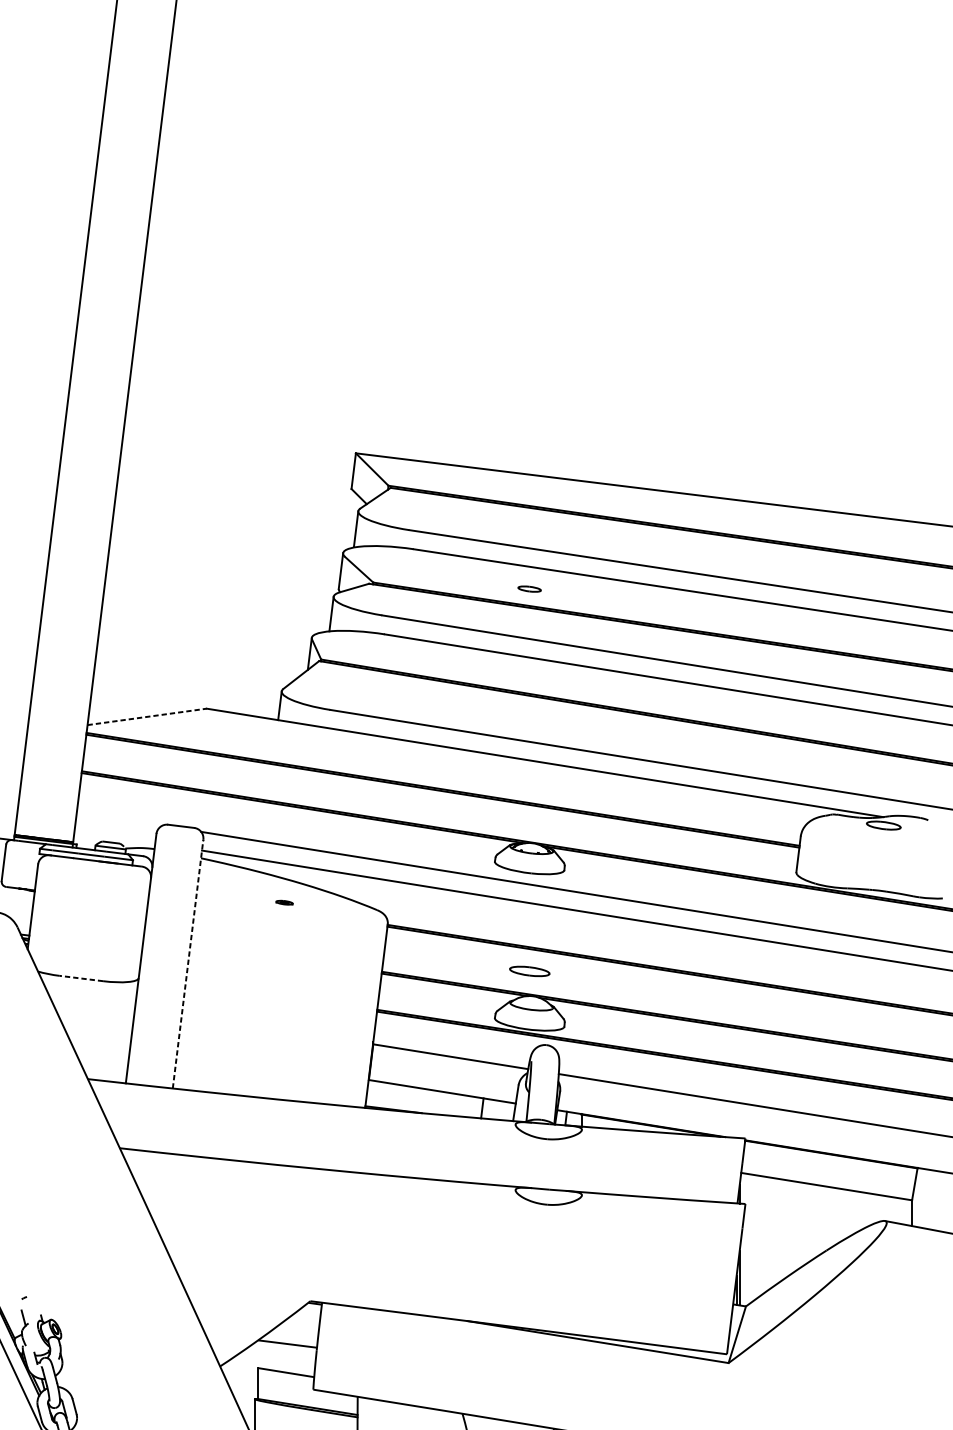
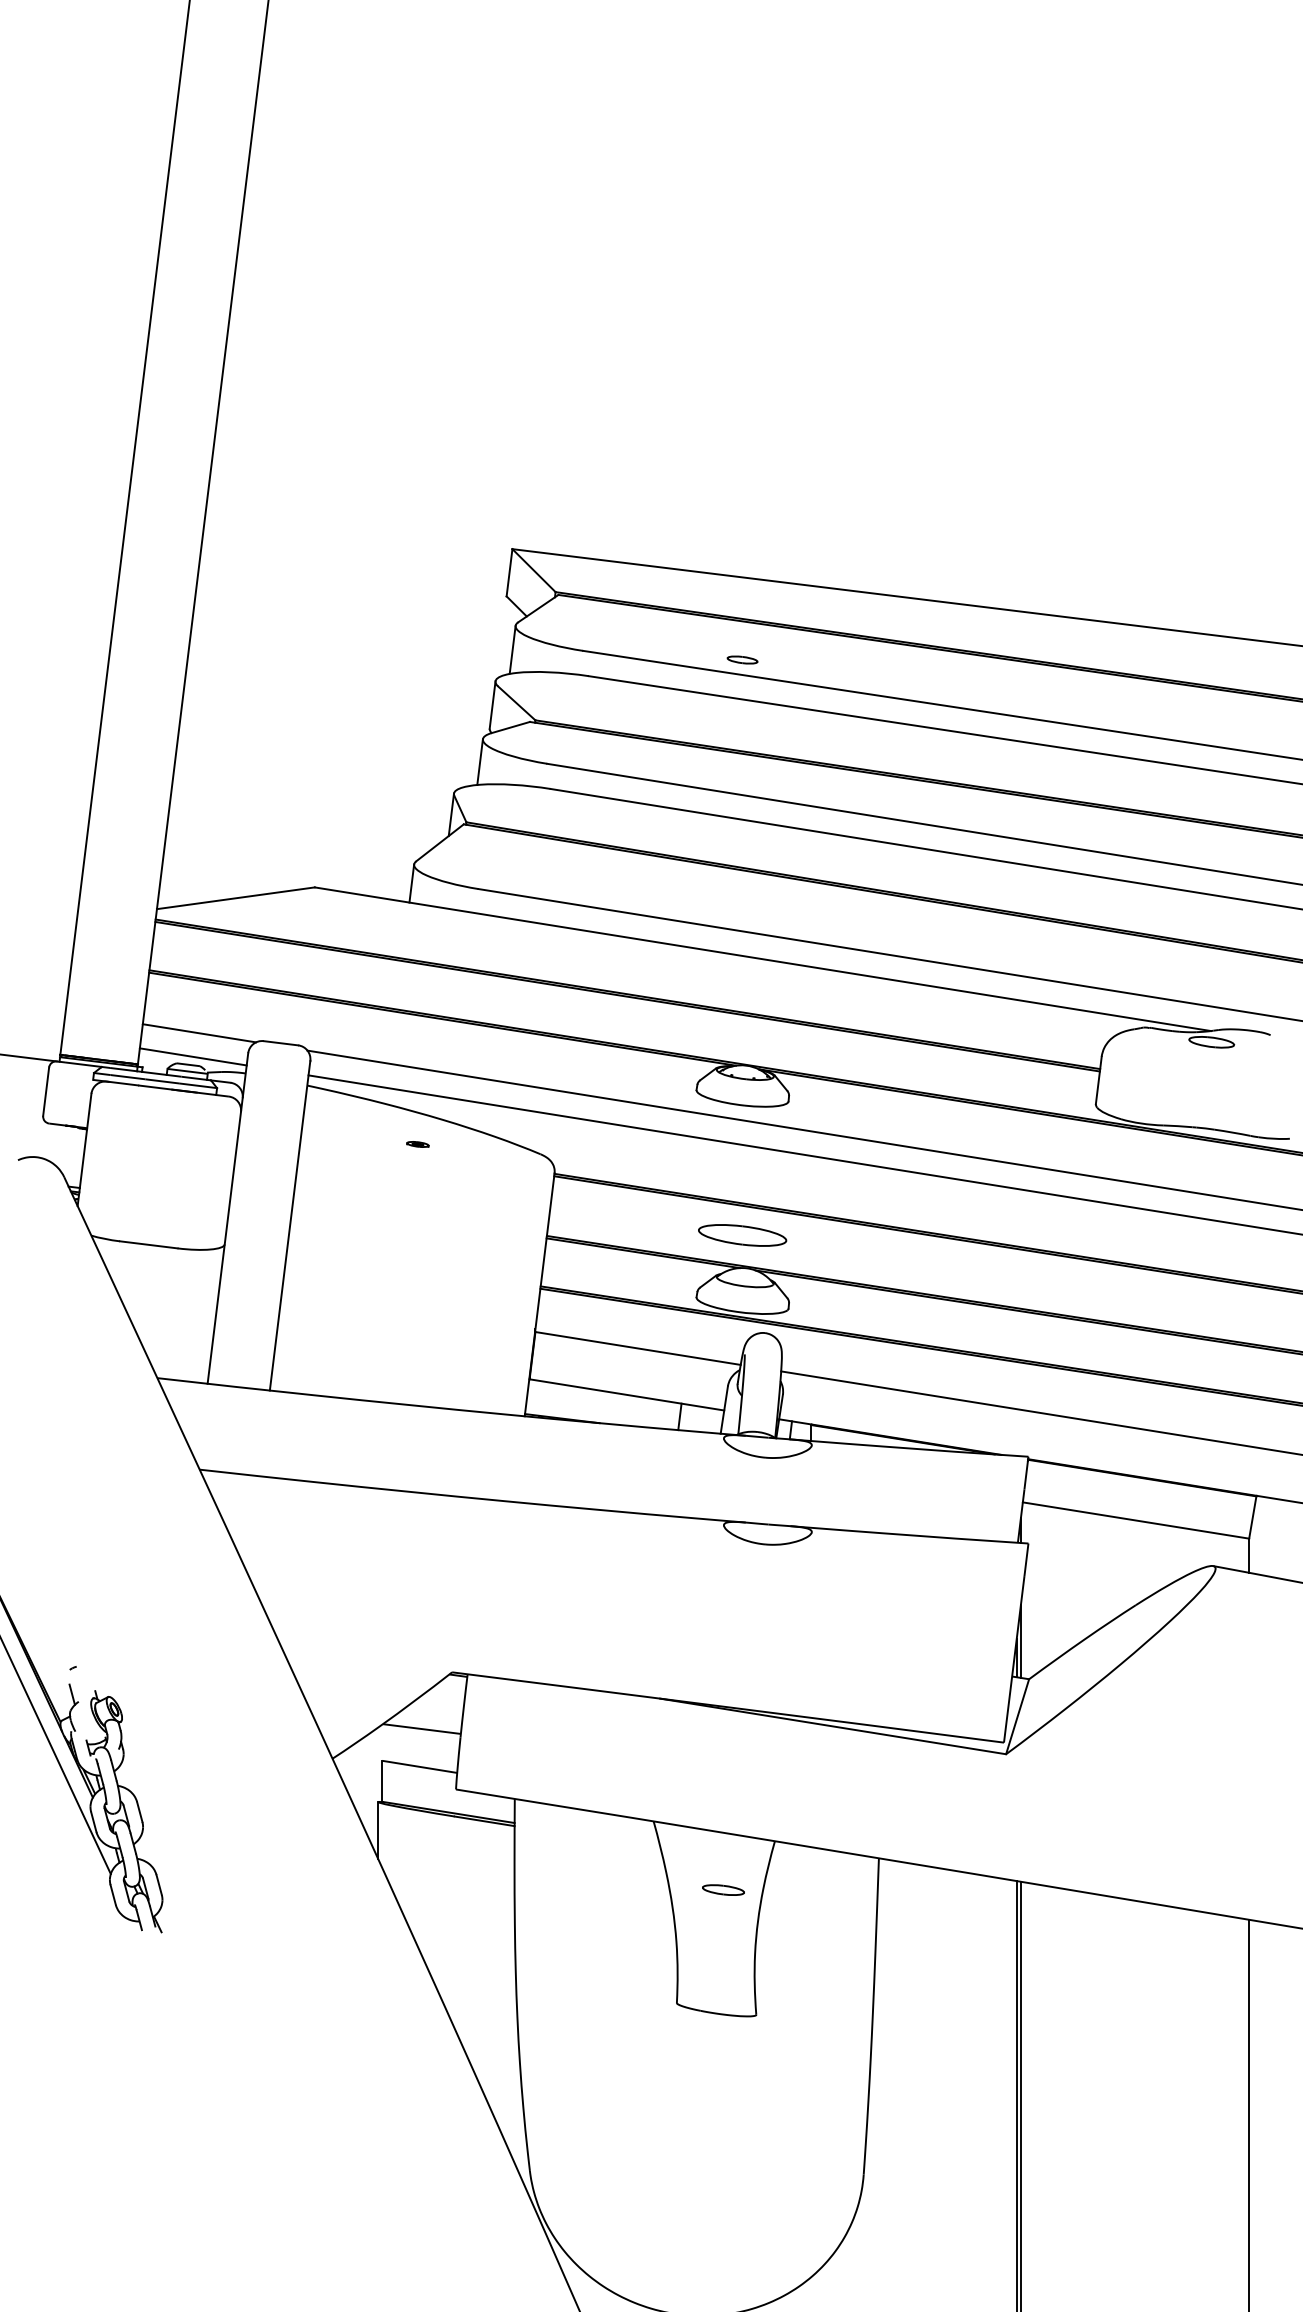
part: (529, 588) -> (742, 659), moved
line: (146, 717) -> (235, 898), dashed -> solid
line: (119, 818) -> (199, 1033), added
line: (114, 836) -> (192, 1056), added
line: (188, 963) -> (290, 1225), dashed -> solid
part: (529, 971) -> (742, 1235), size x1.67
line: (81, 978) -> (148, 1244), dashed -> solid

